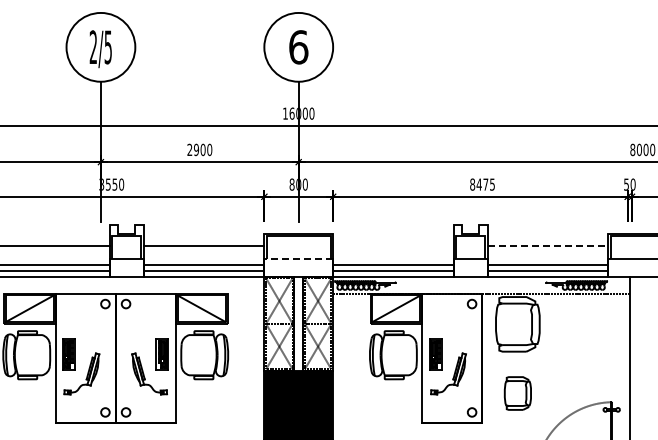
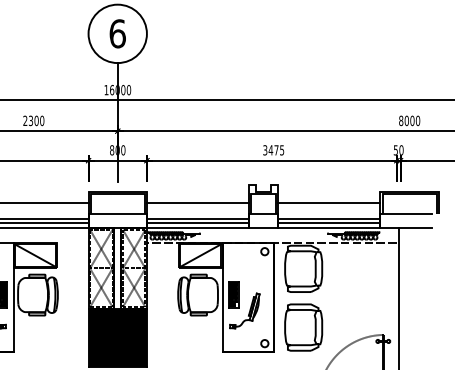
text: (196, 149) -> (30, 120), 2900 -> 2300
text: (472, 184) -> (265, 150), 8475 -> 3475
line: (393, 246) -> (198, 202), added
line: (548, 246) -> (329, 202), dashed -> solid
line: (298, 259) -> (117, 213), dashed -> solid
part: (517, 393) -> (303, 327), size x1.67

